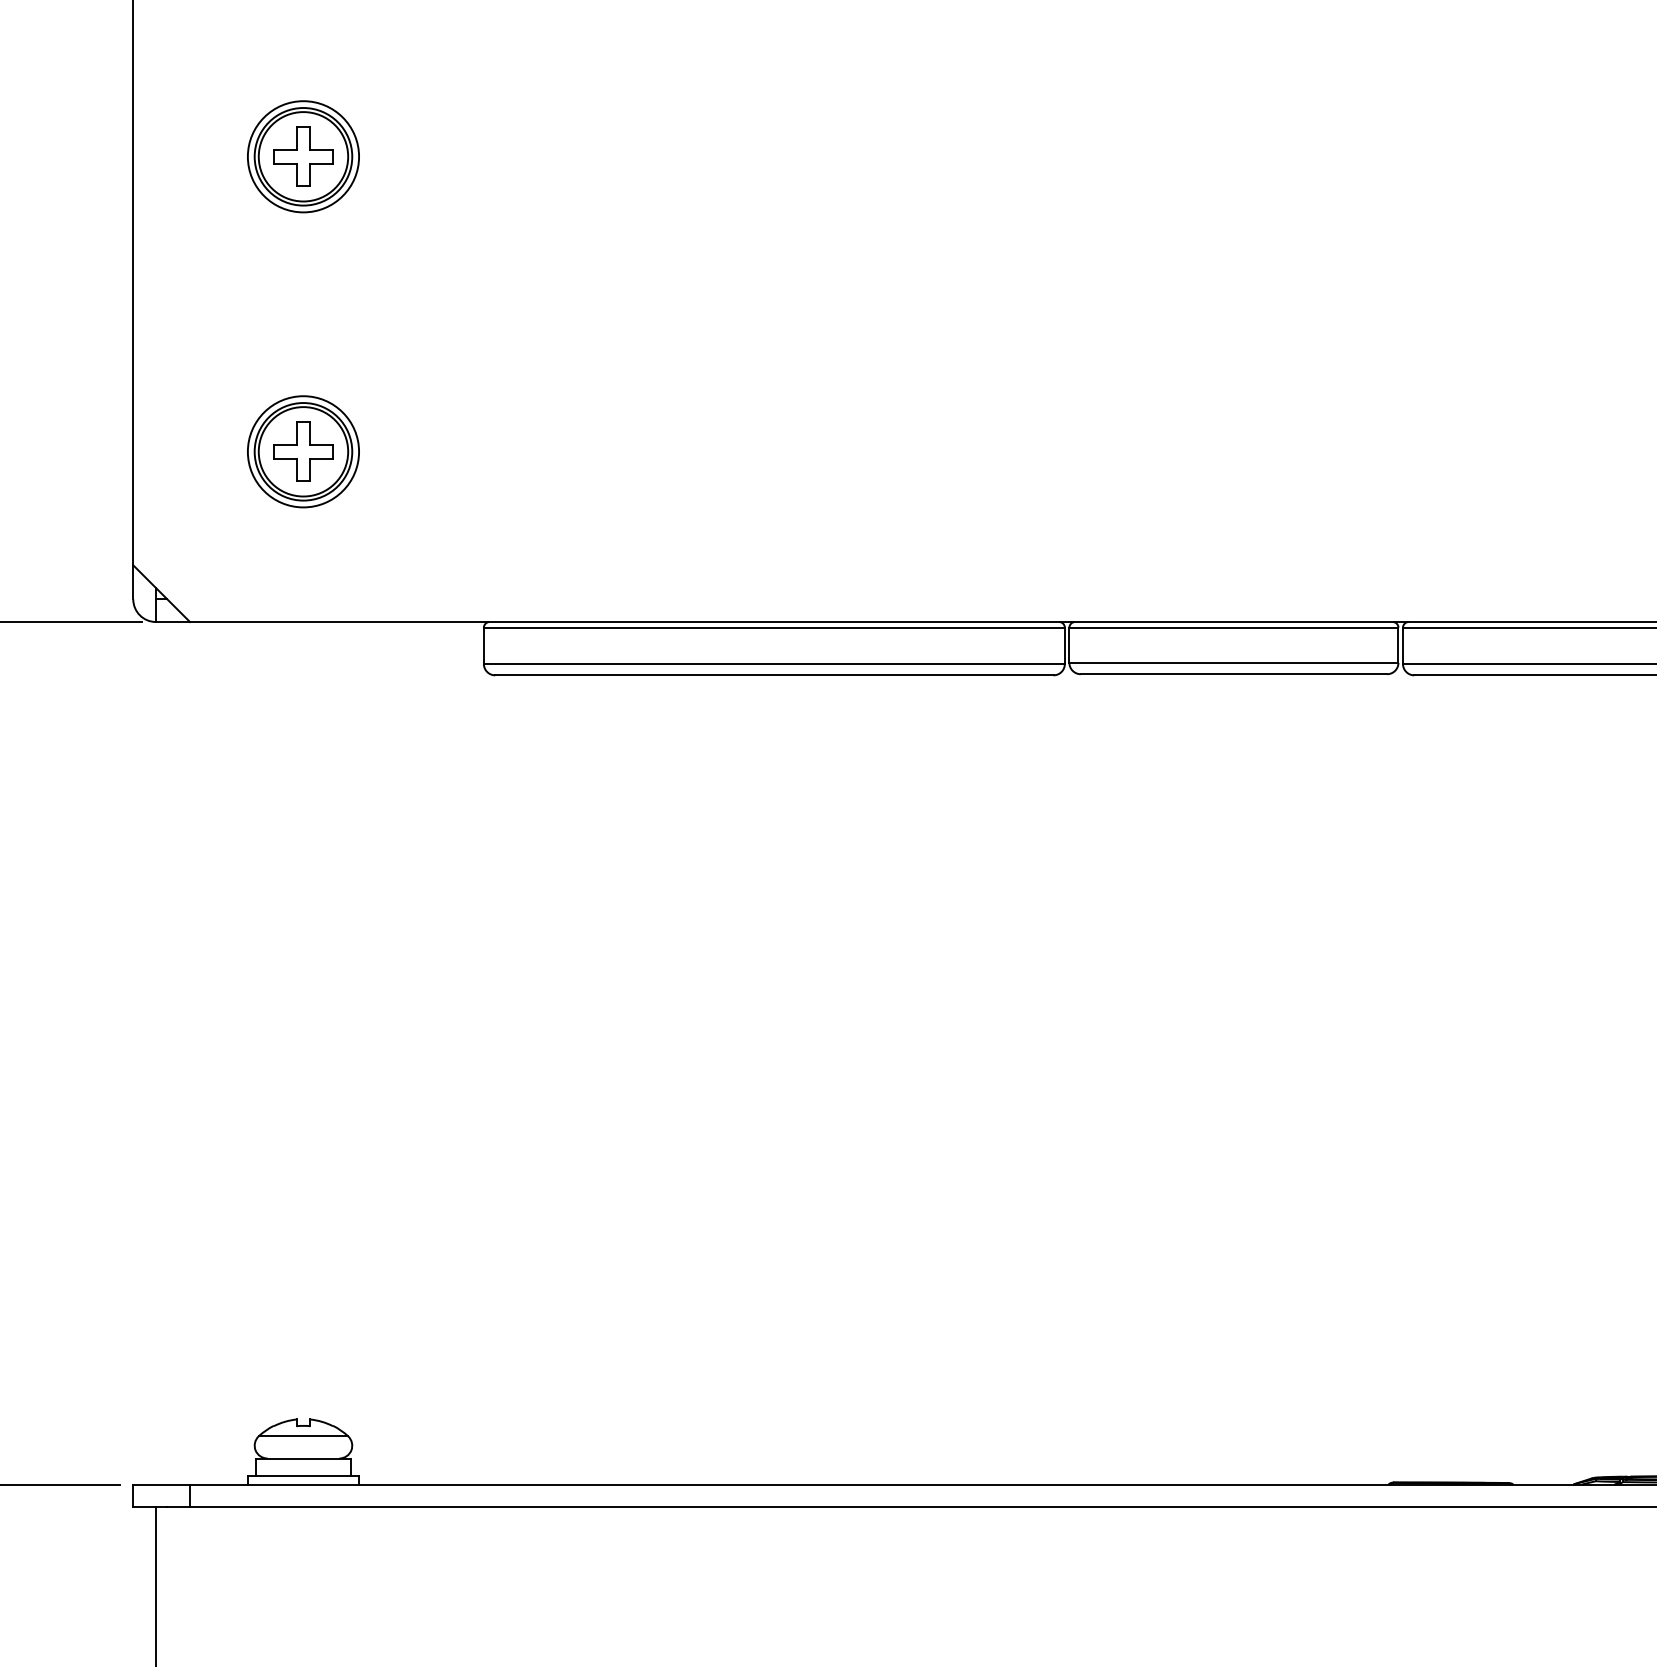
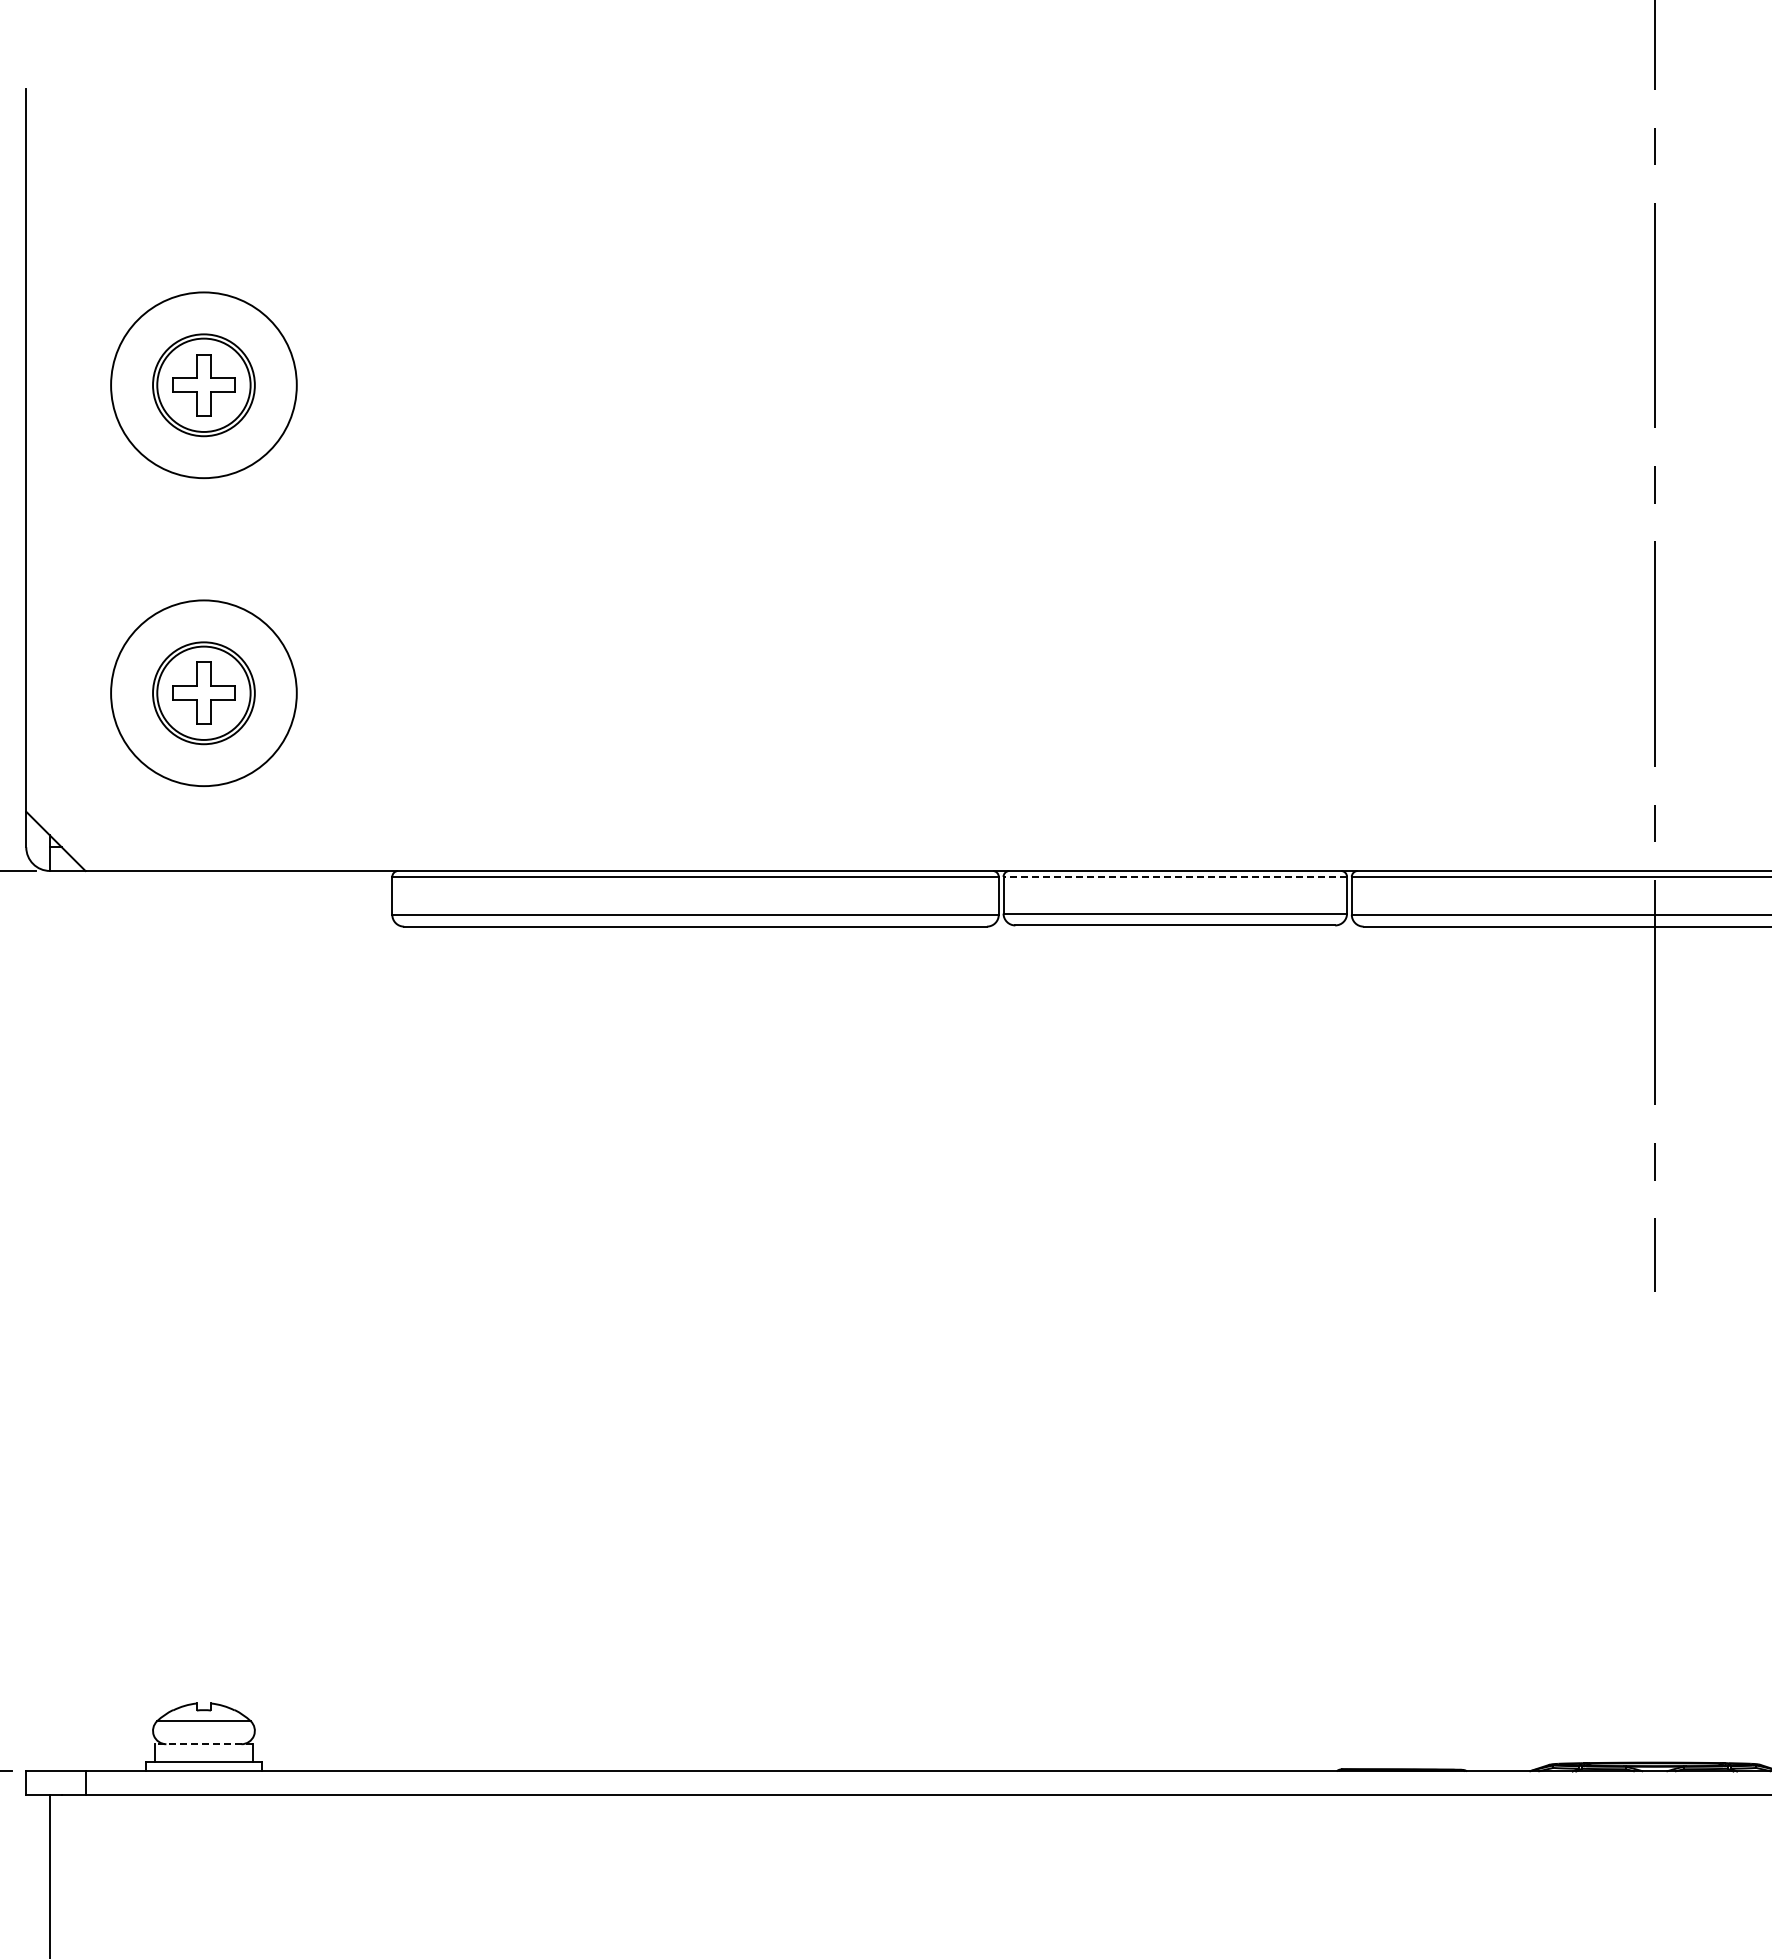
circle: (303, 156) -> (203, 385), size x1.6
circle: (303, 452) -> (203, 693), size x1.6
line: (1234, 627) -> (1175, 876), solid -> dashed
line: (303, 1458) -> (203, 1744), solid -> dashed

